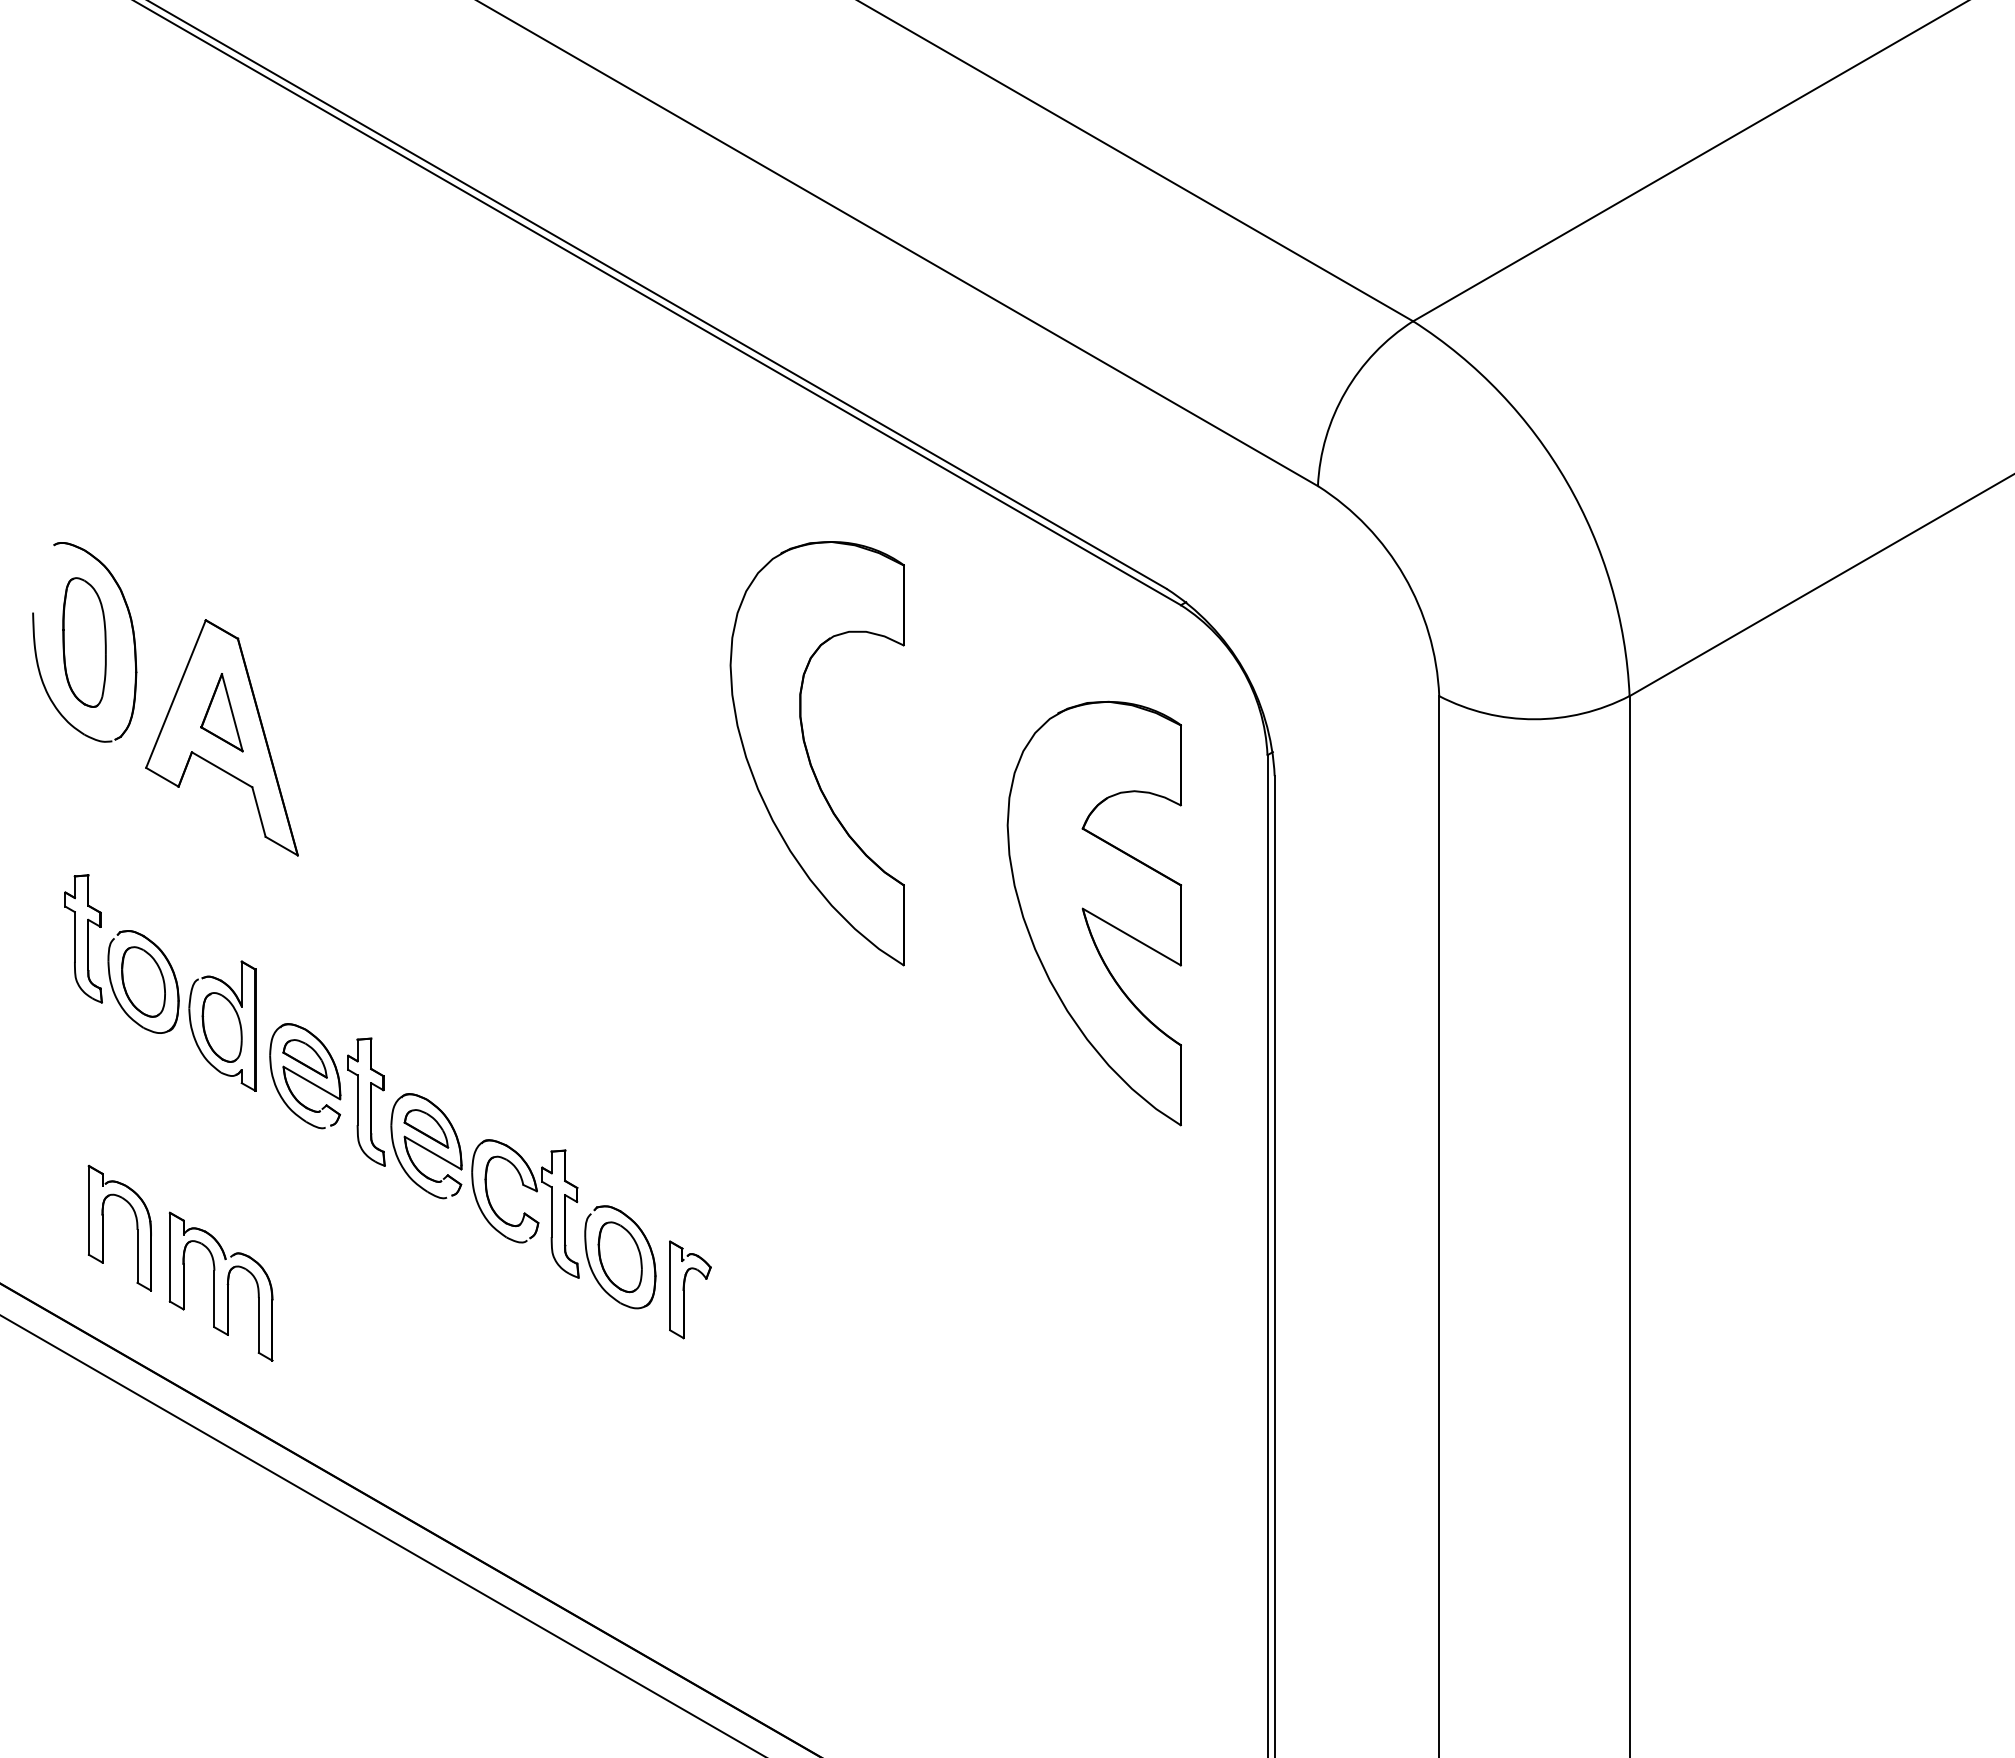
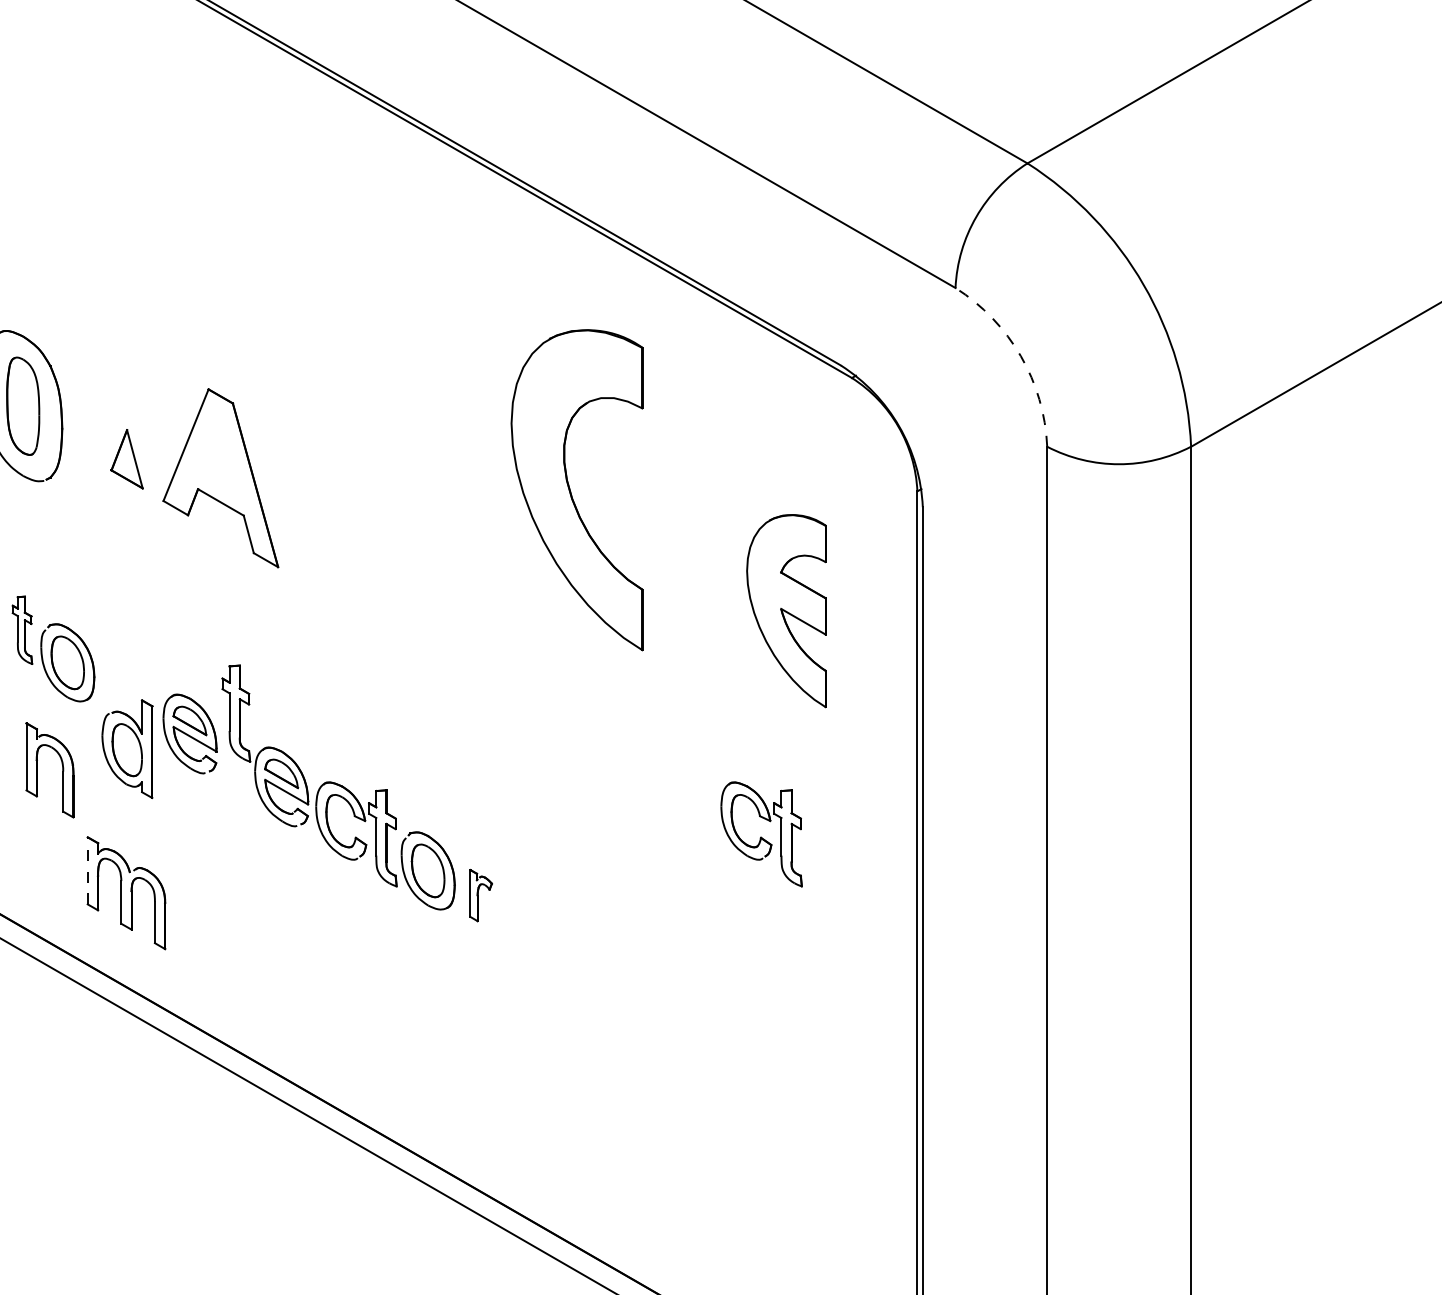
arc: (1404, 576) -> (1020, 356), solid -> dashed
part: (221, 737) -> (220, 478), moved
part: (1093, 913) -> (785, 611), size x0.6
part: (83, 938) -> (22, 629), size x0.7
part: (222, 1025) -> (127, 748), moved
part: (366, 1101) -> (236, 713), moved
part: (1061, 1208) -> (761, 834), added
part: (103, 1227) -> (37, 769), moved
line: (169, 1256) -> (87, 870), solid -> dashed
part: (690, 1289) -> (481, 895), size x0.7

